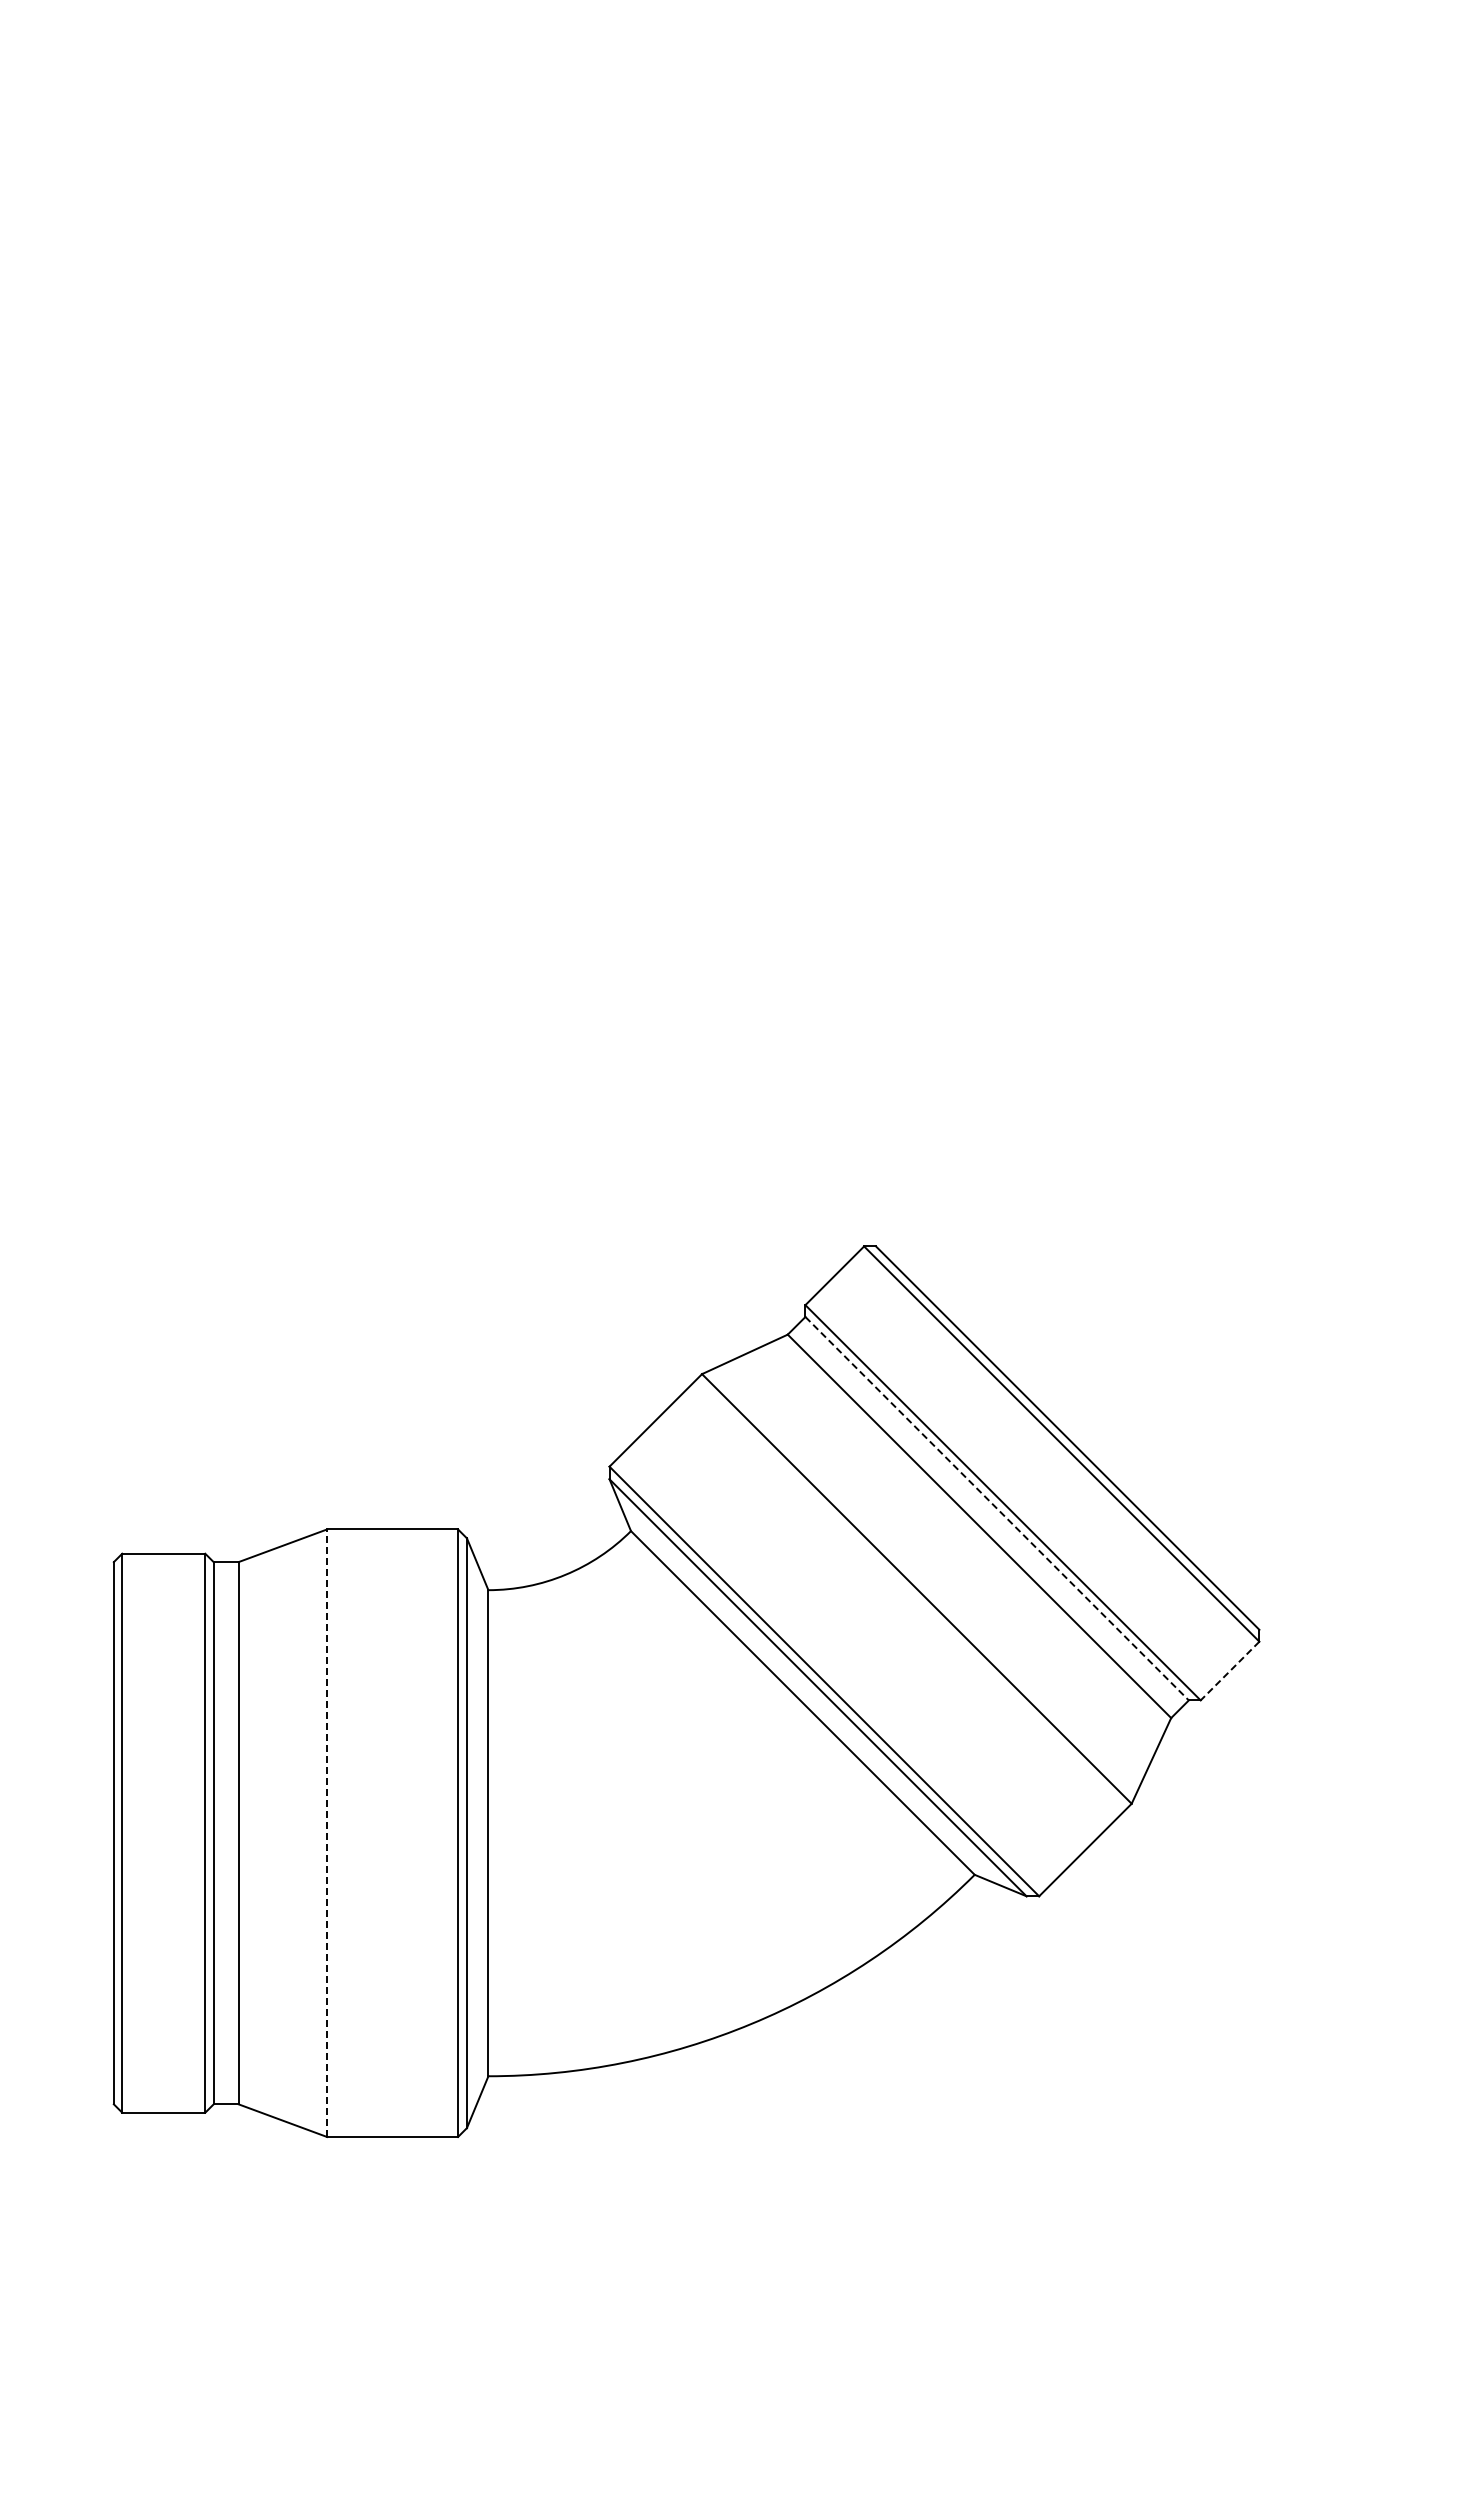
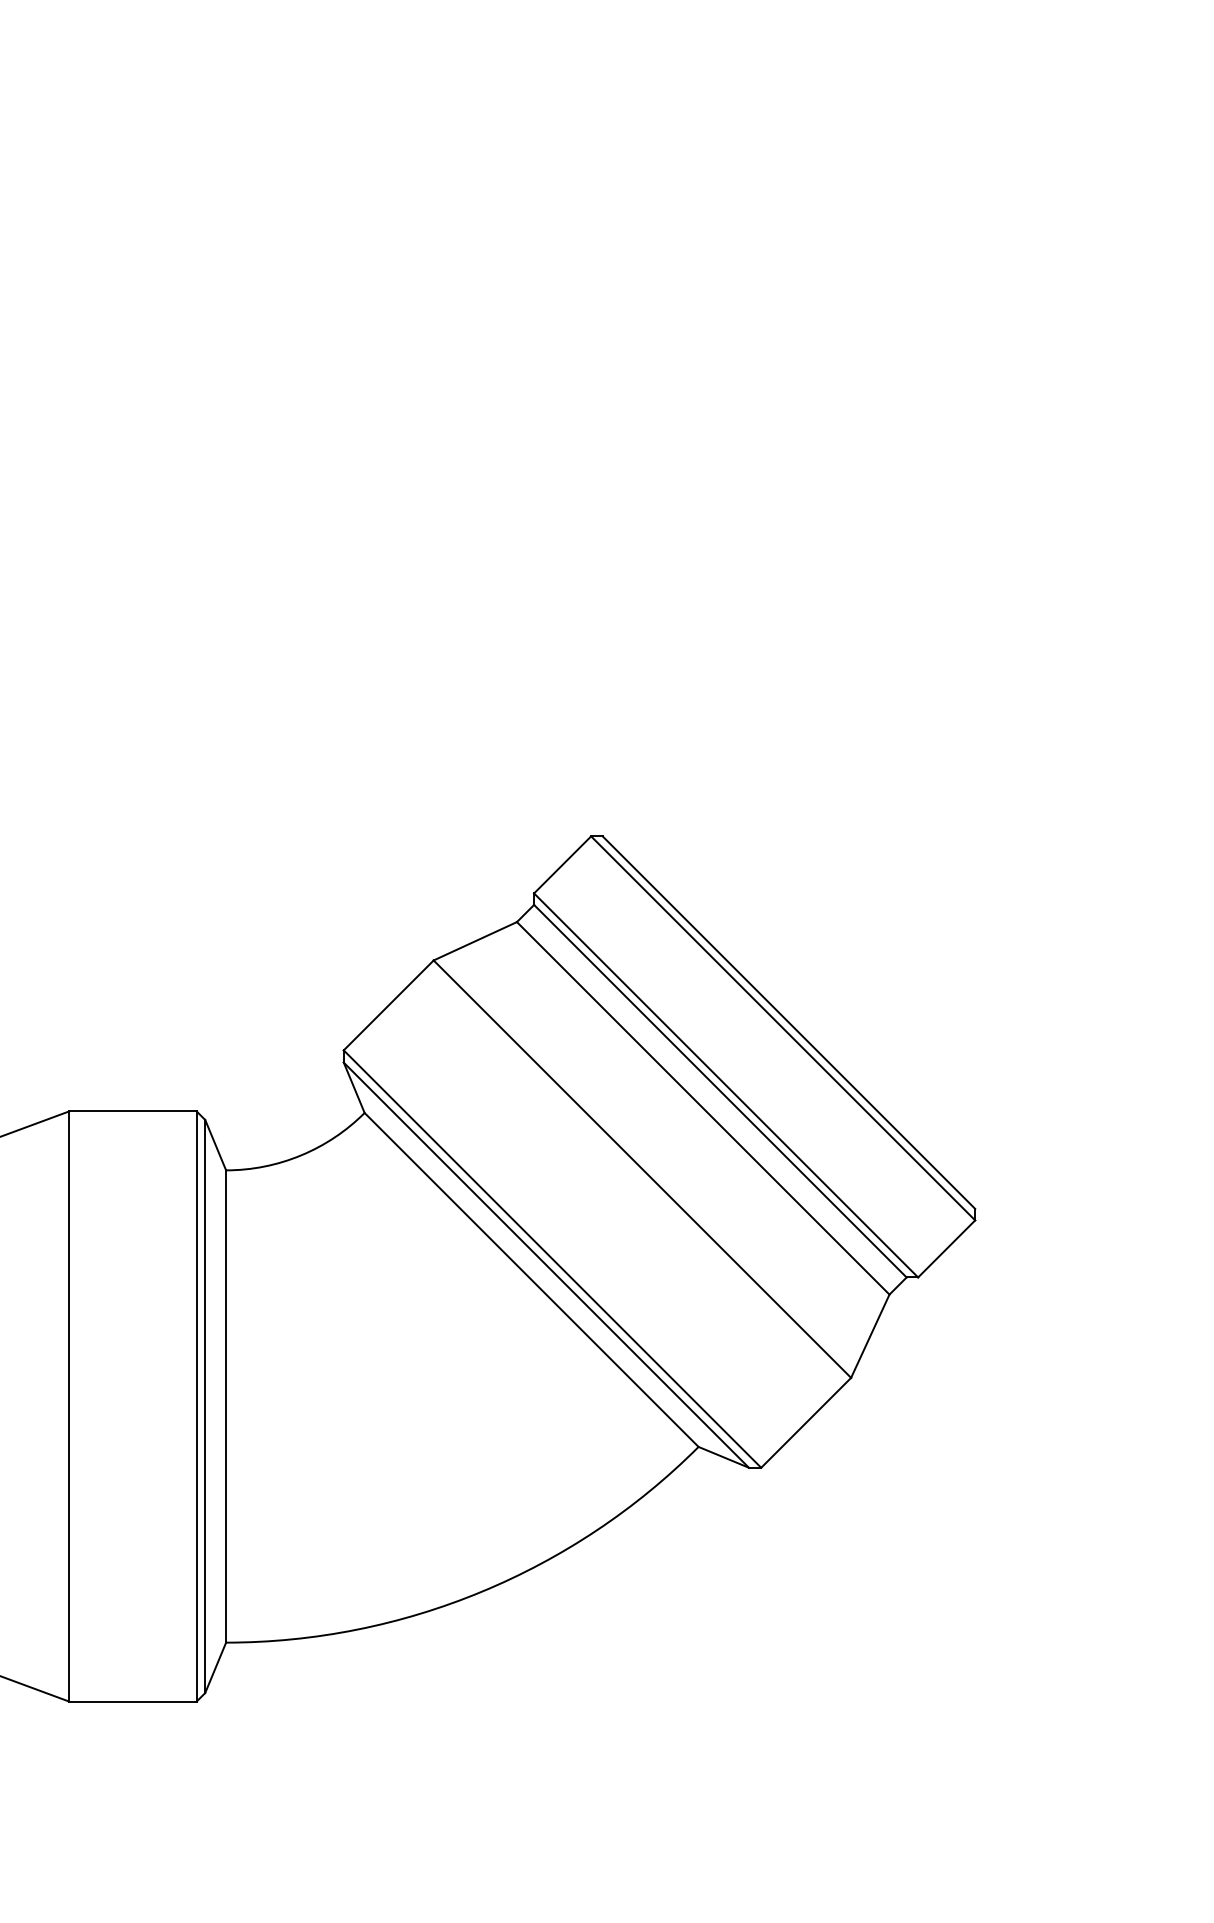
line: (997, 1509) -> (720, 1091), dashed -> solid
line: (1230, 1671) -> (947, 1249), dashed -> solid
line: (327, 1833) -> (69, 1406), dashed -> solid

